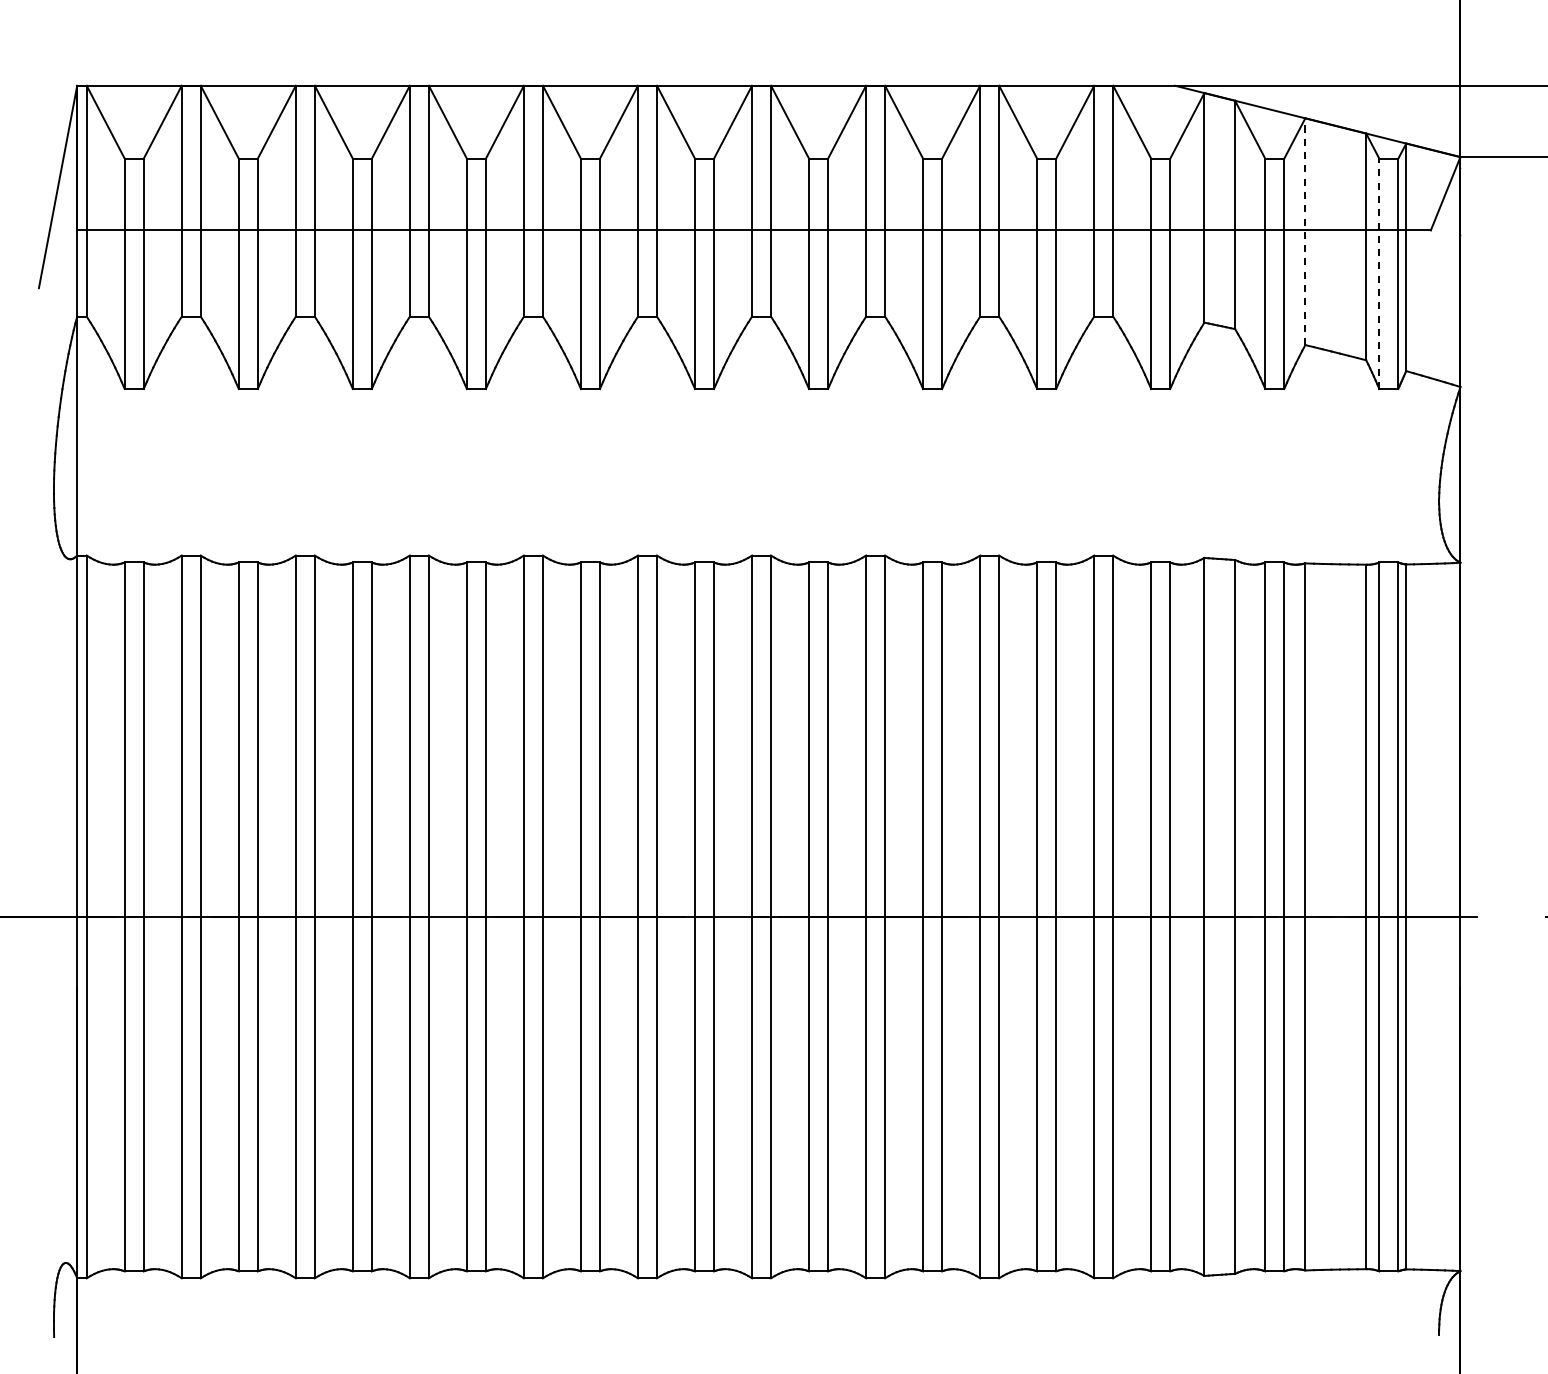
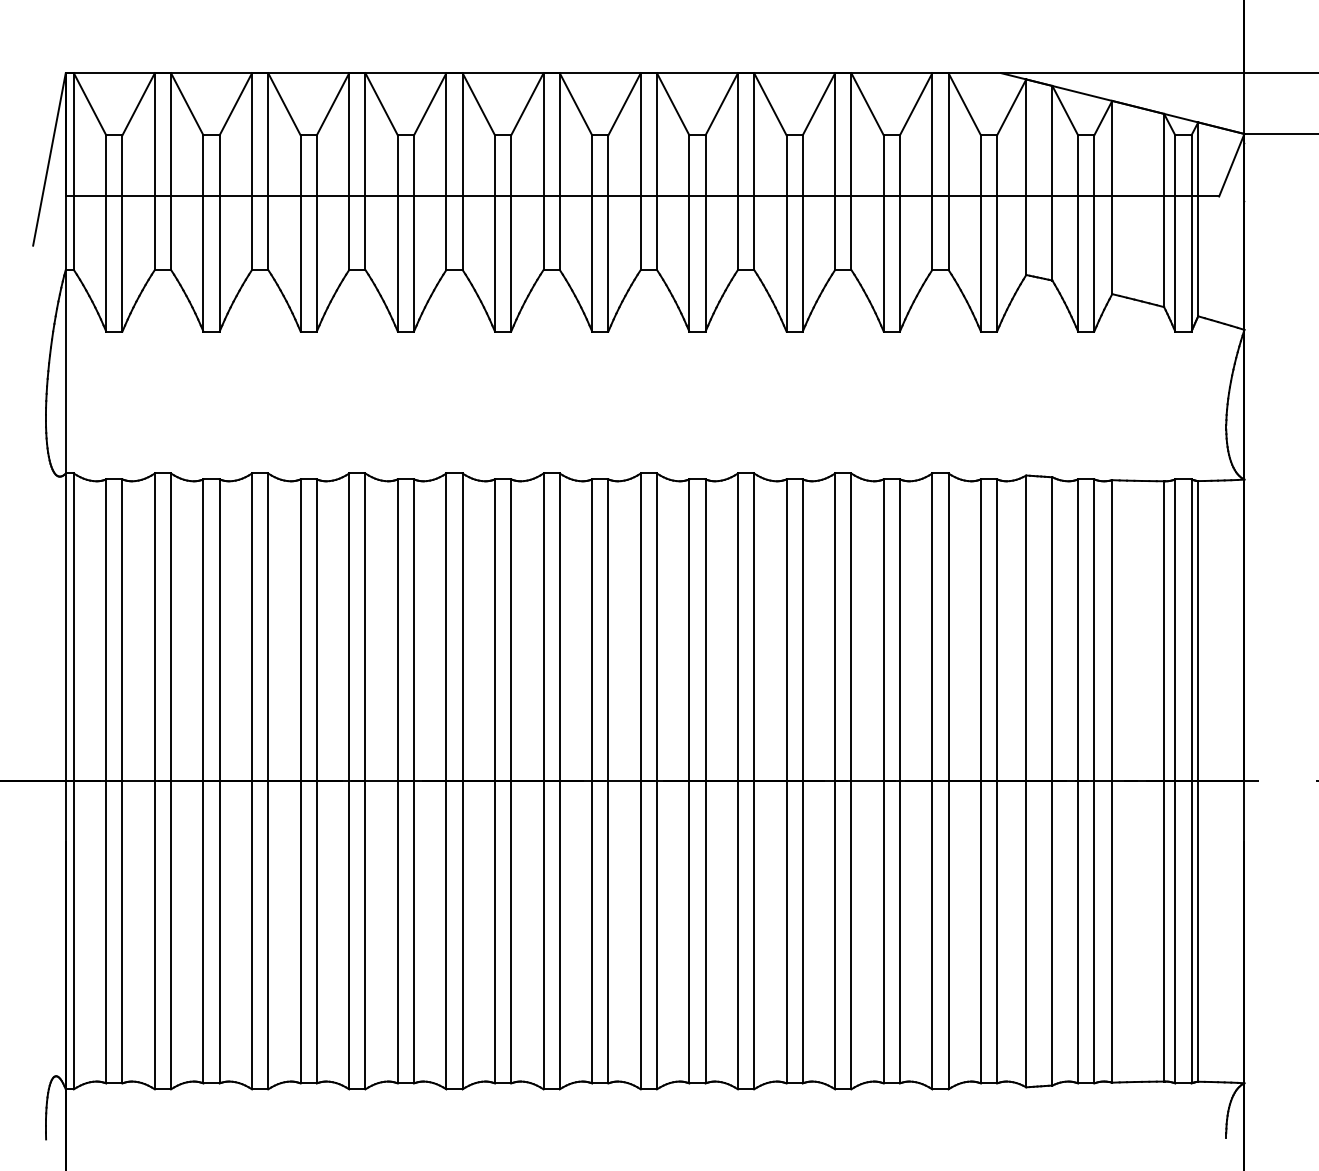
line: (1305, 231) -> (1112, 197), dashed -> solid
line: (1379, 273) -> (1175, 233), dashed -> solid

